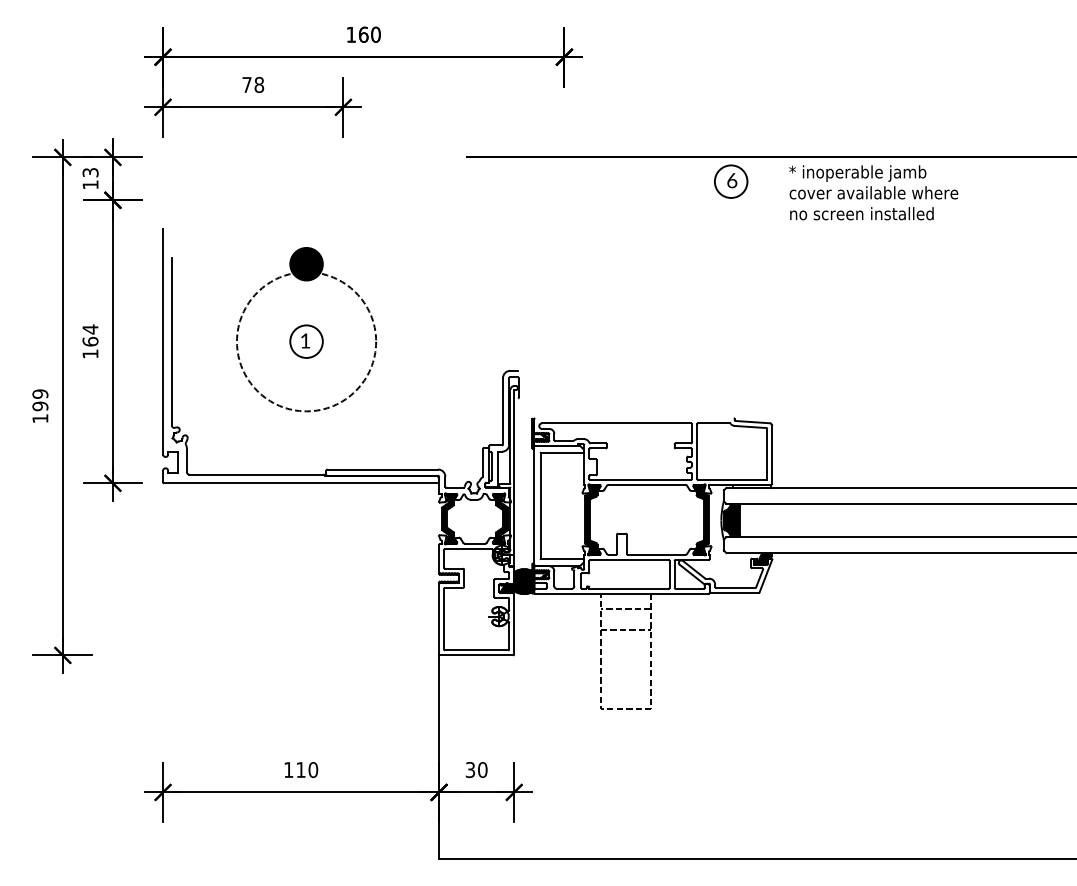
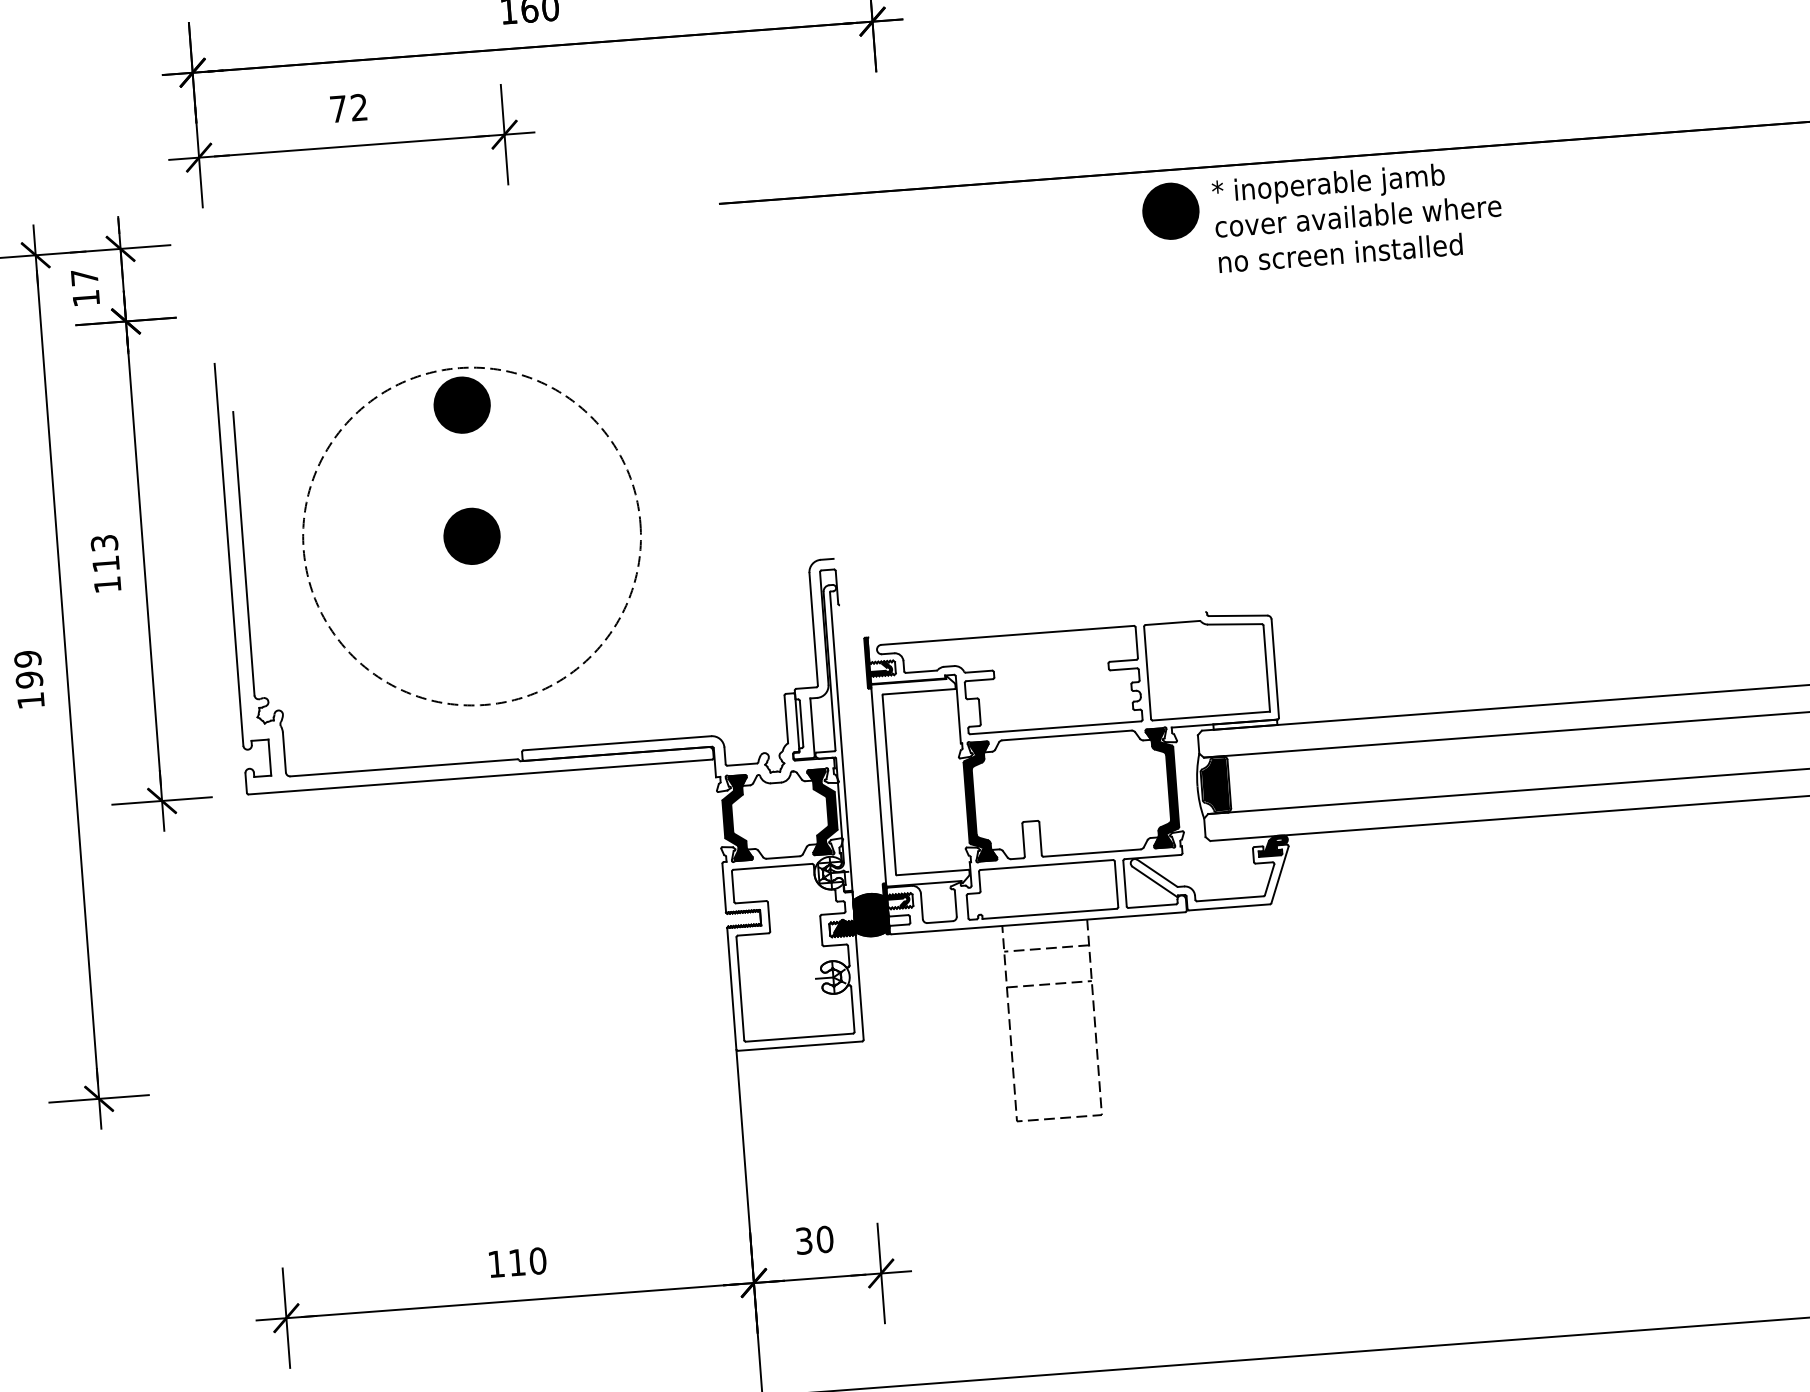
text: (259, 84) -> (359, 106), 78 -> 72
text: (90, 172) -> (84, 277), 13 -> 17
fill: (730, 181) -> (1169, 211), added
text: (873, 192) -> (1357, 215), moved
text: (90, 335) -> (105, 553), 164 -> 113
circle: (306, 341) -> (471, 536), size x1.43
fill: (306, 341) -> (471, 536), added

